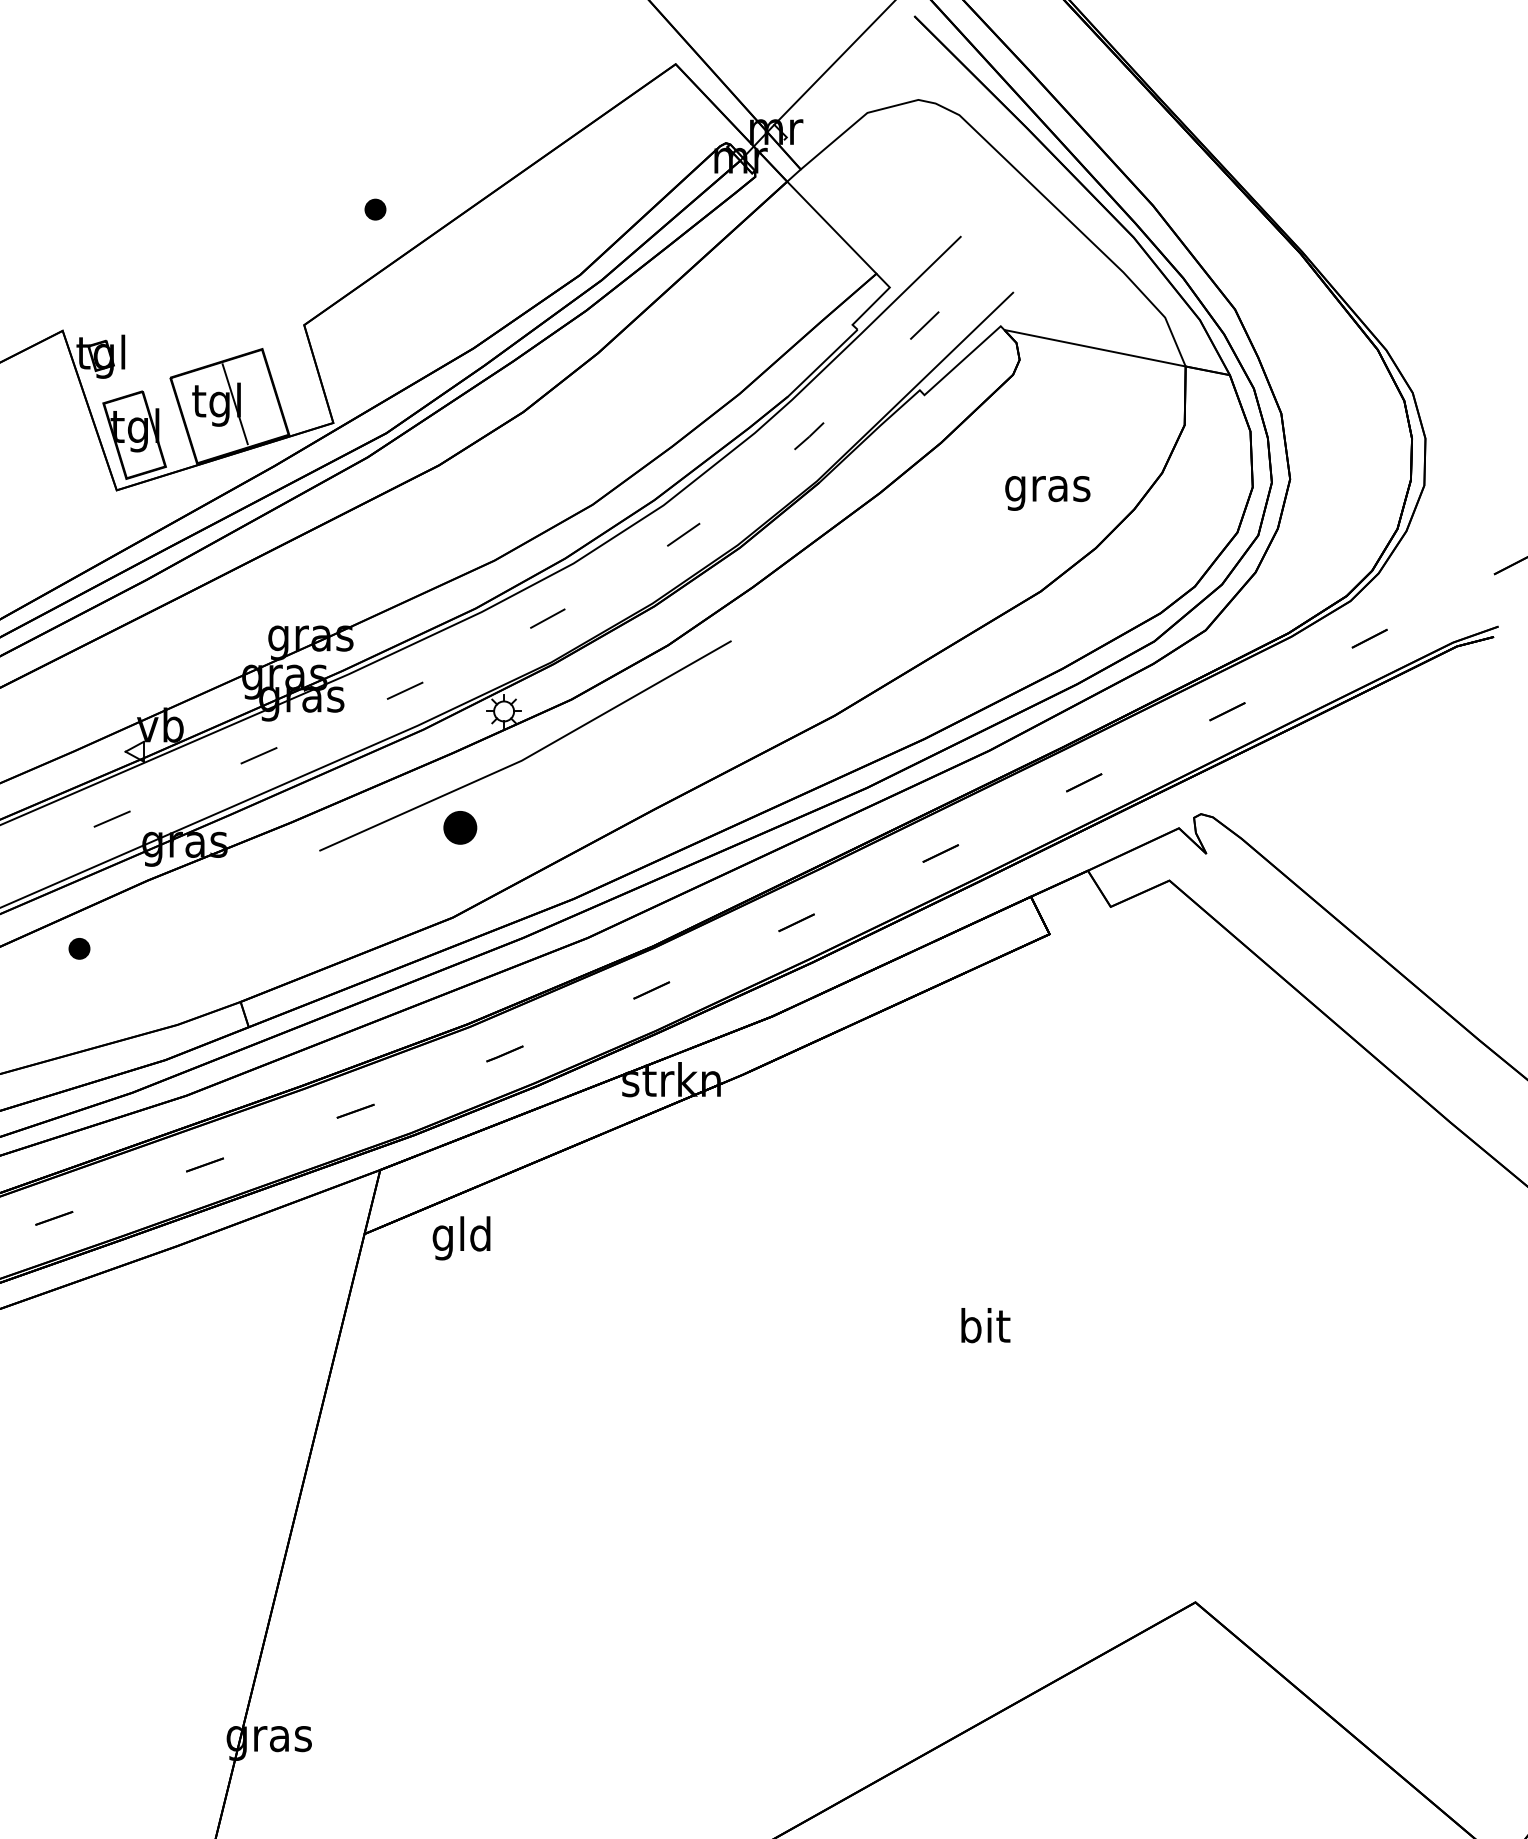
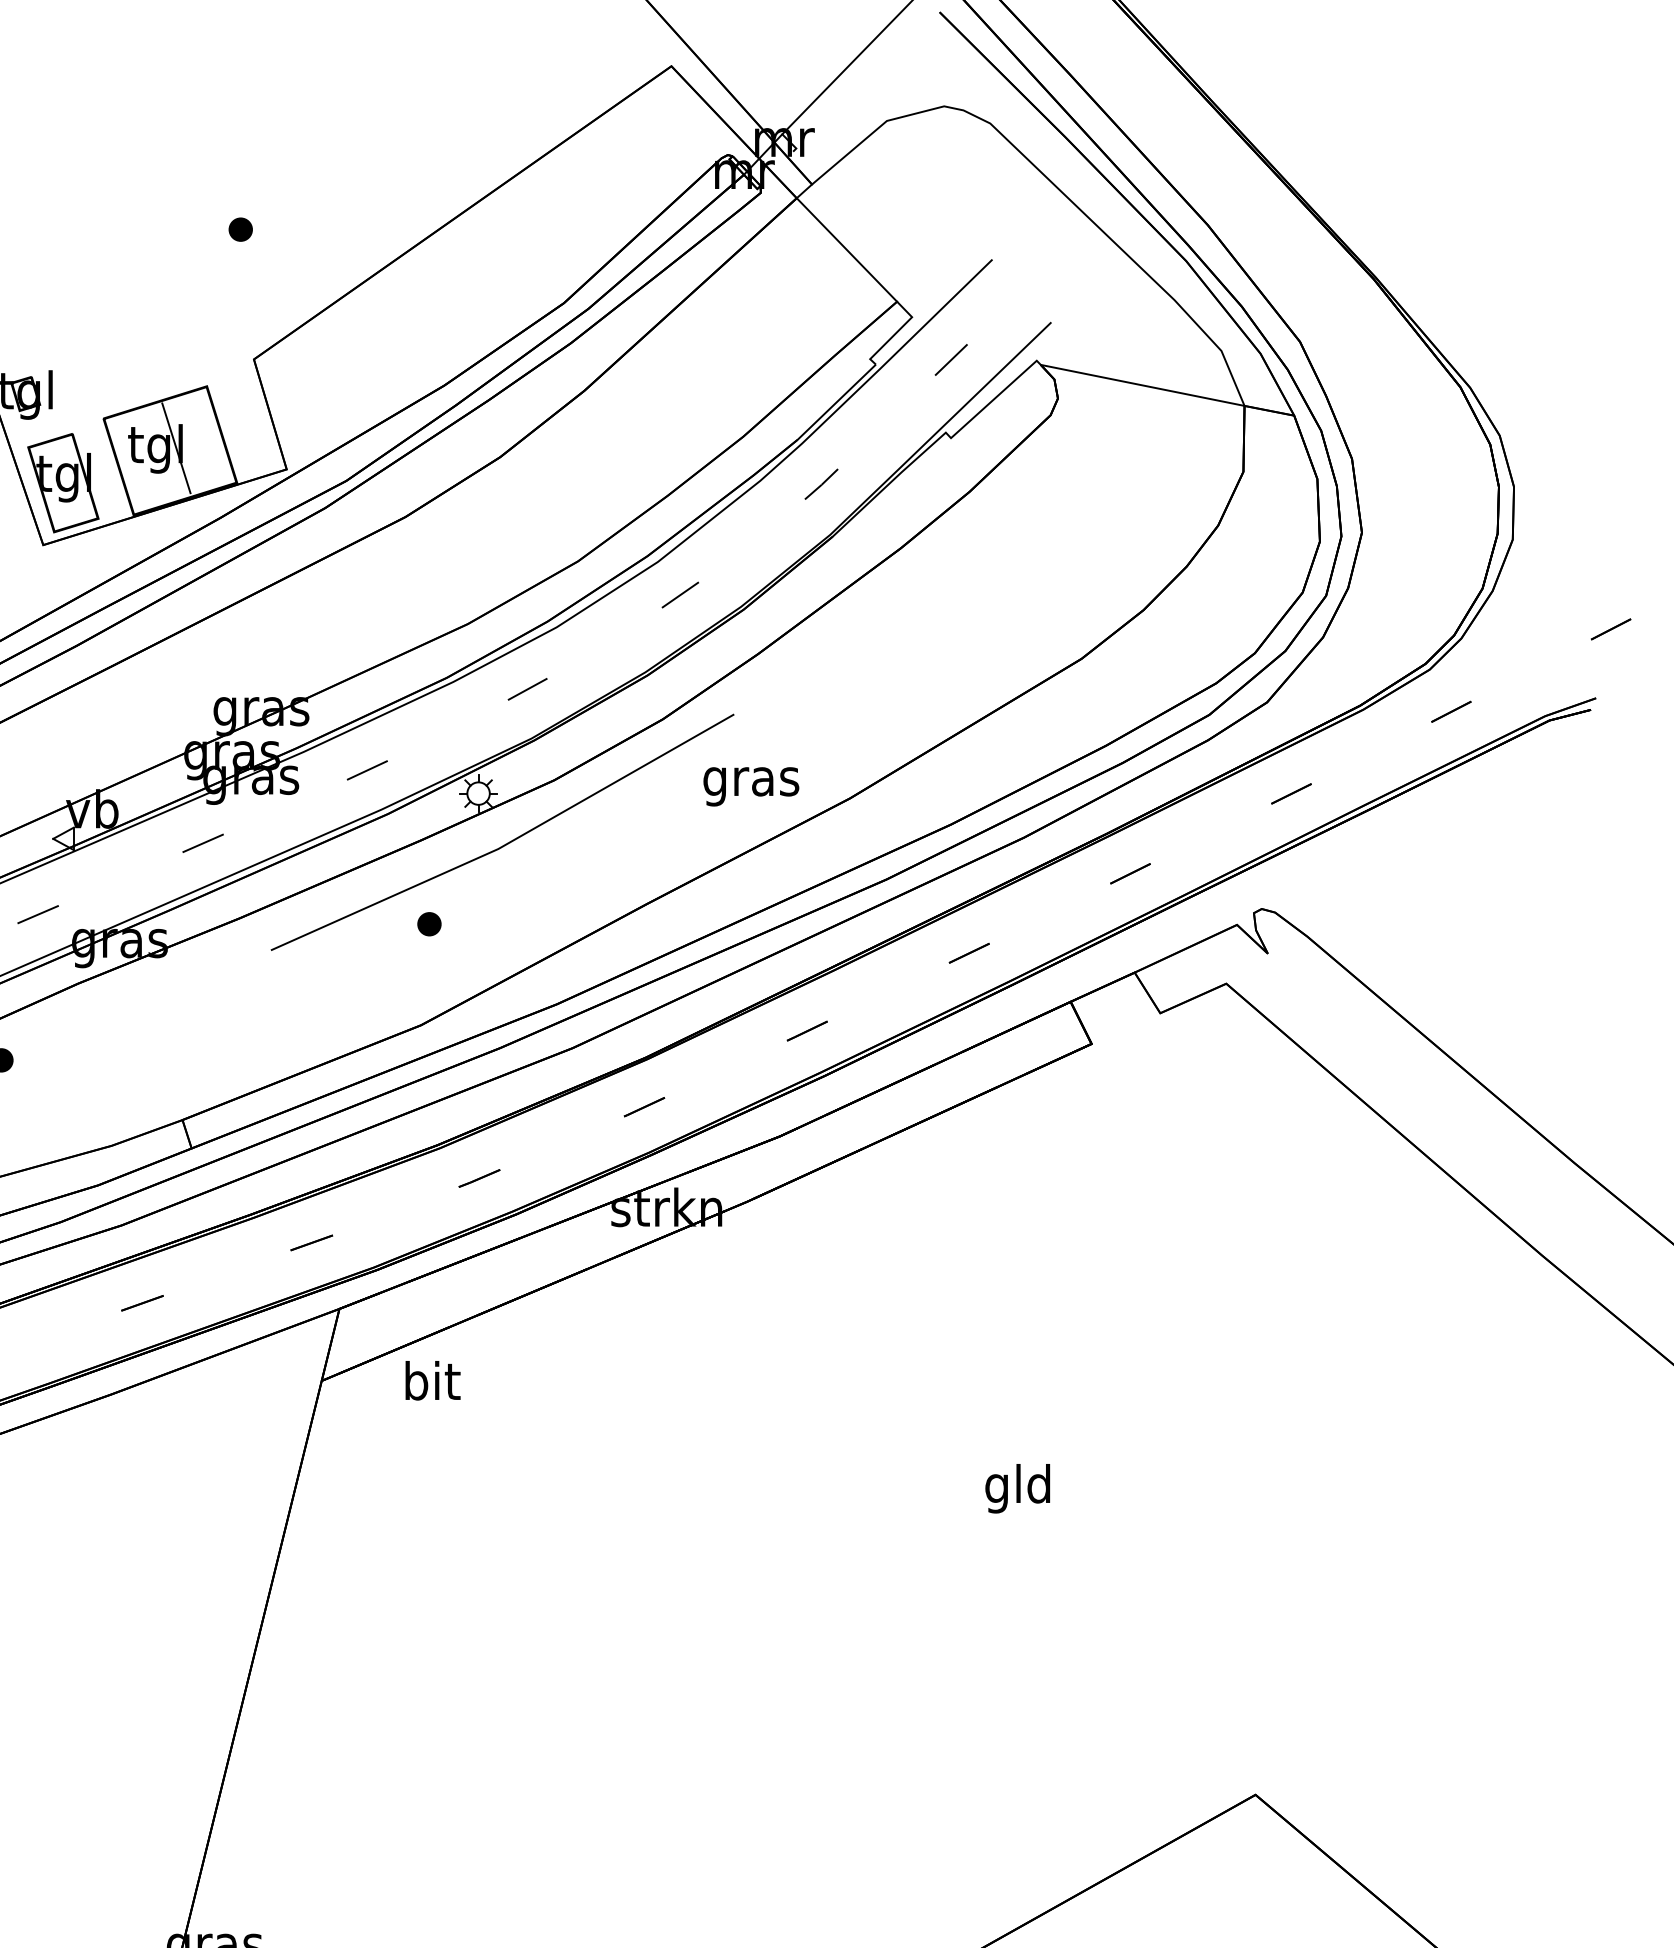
part: (375, 209) -> (240, 229), moved
text: (1047, 493) -> (750, 786), moved
part: (460, 827) -> (429, 924), size x0.62
text: (461, 1238) -> (430, 1385), gld -> bit
text: (983, 1330) -> (1017, 1489), bit -> gld

